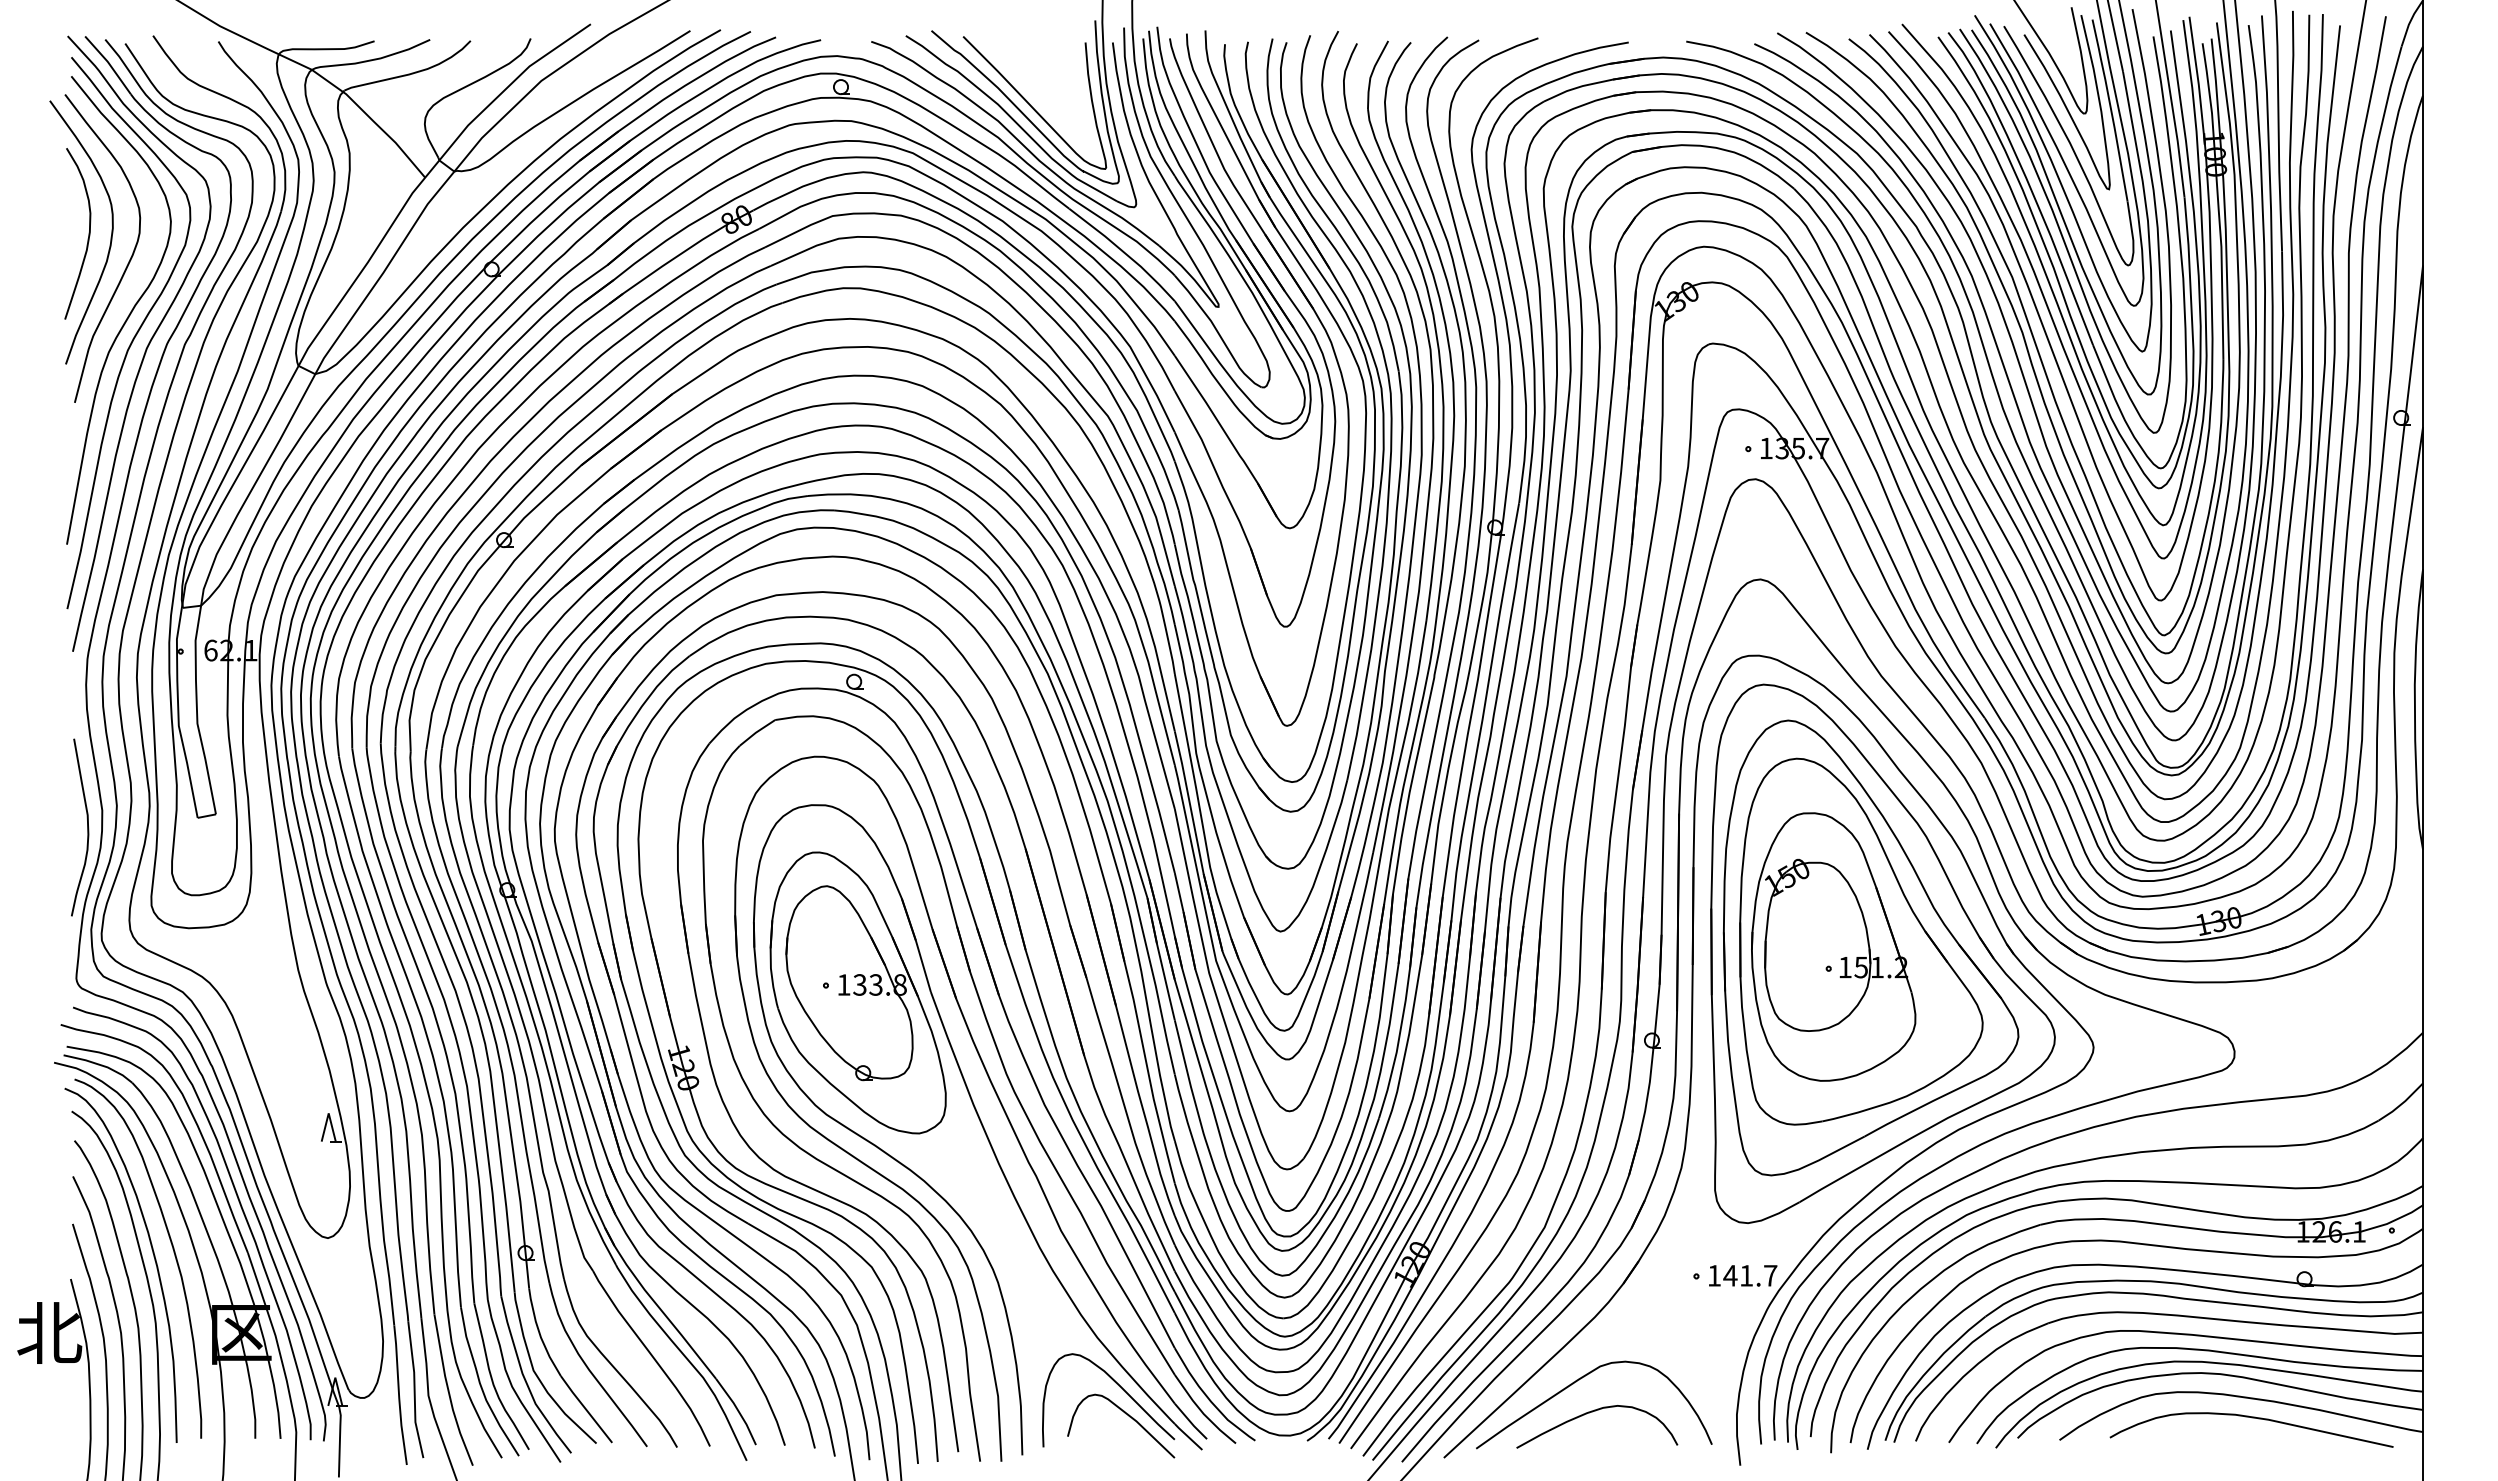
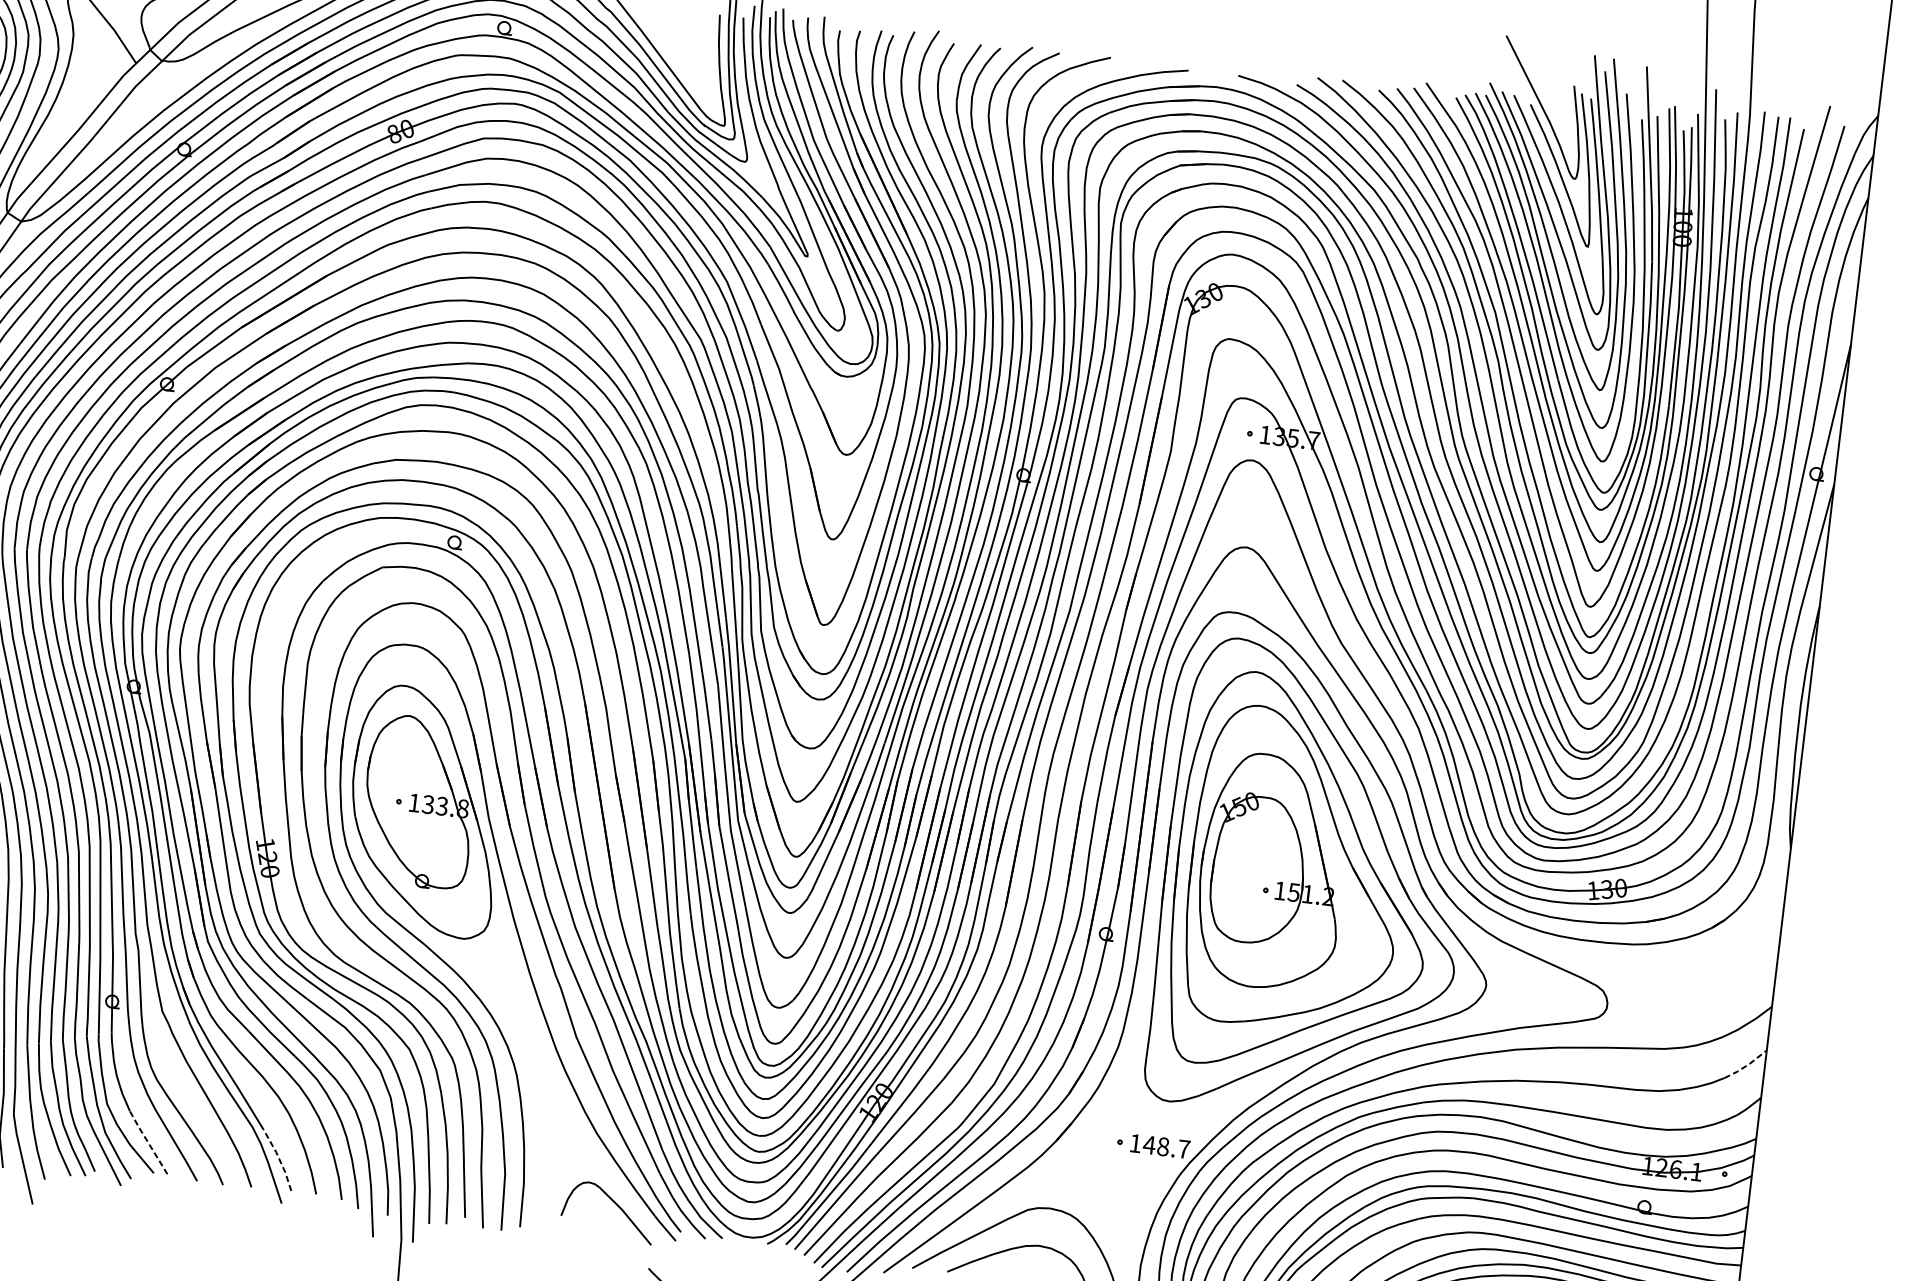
line: (2402, 1103) -> (1747, 1065), solid -> dashed
text: (1746, 1275) -> (1163, 1146), 141.7 -> 148.7
curve: (1120, 1387) -> (611, 1178), removed
line: (585, 1408) -> (147, 1141), solid -> dashed
line: (738, 1410) -> (279, 1159), solid -> dashed

